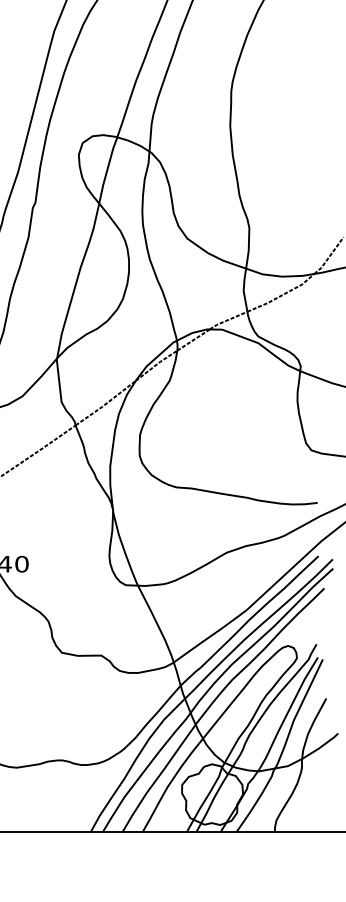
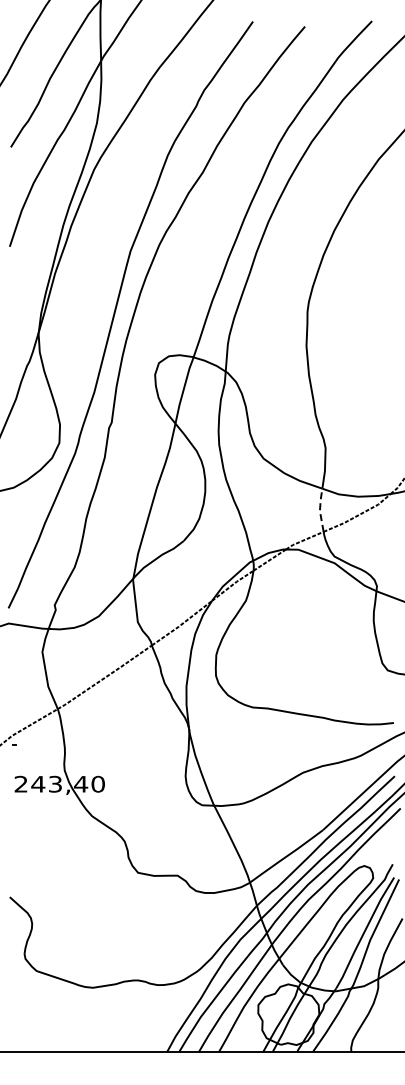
line: (243, 290) -> (319, 510), solid -> dashed

